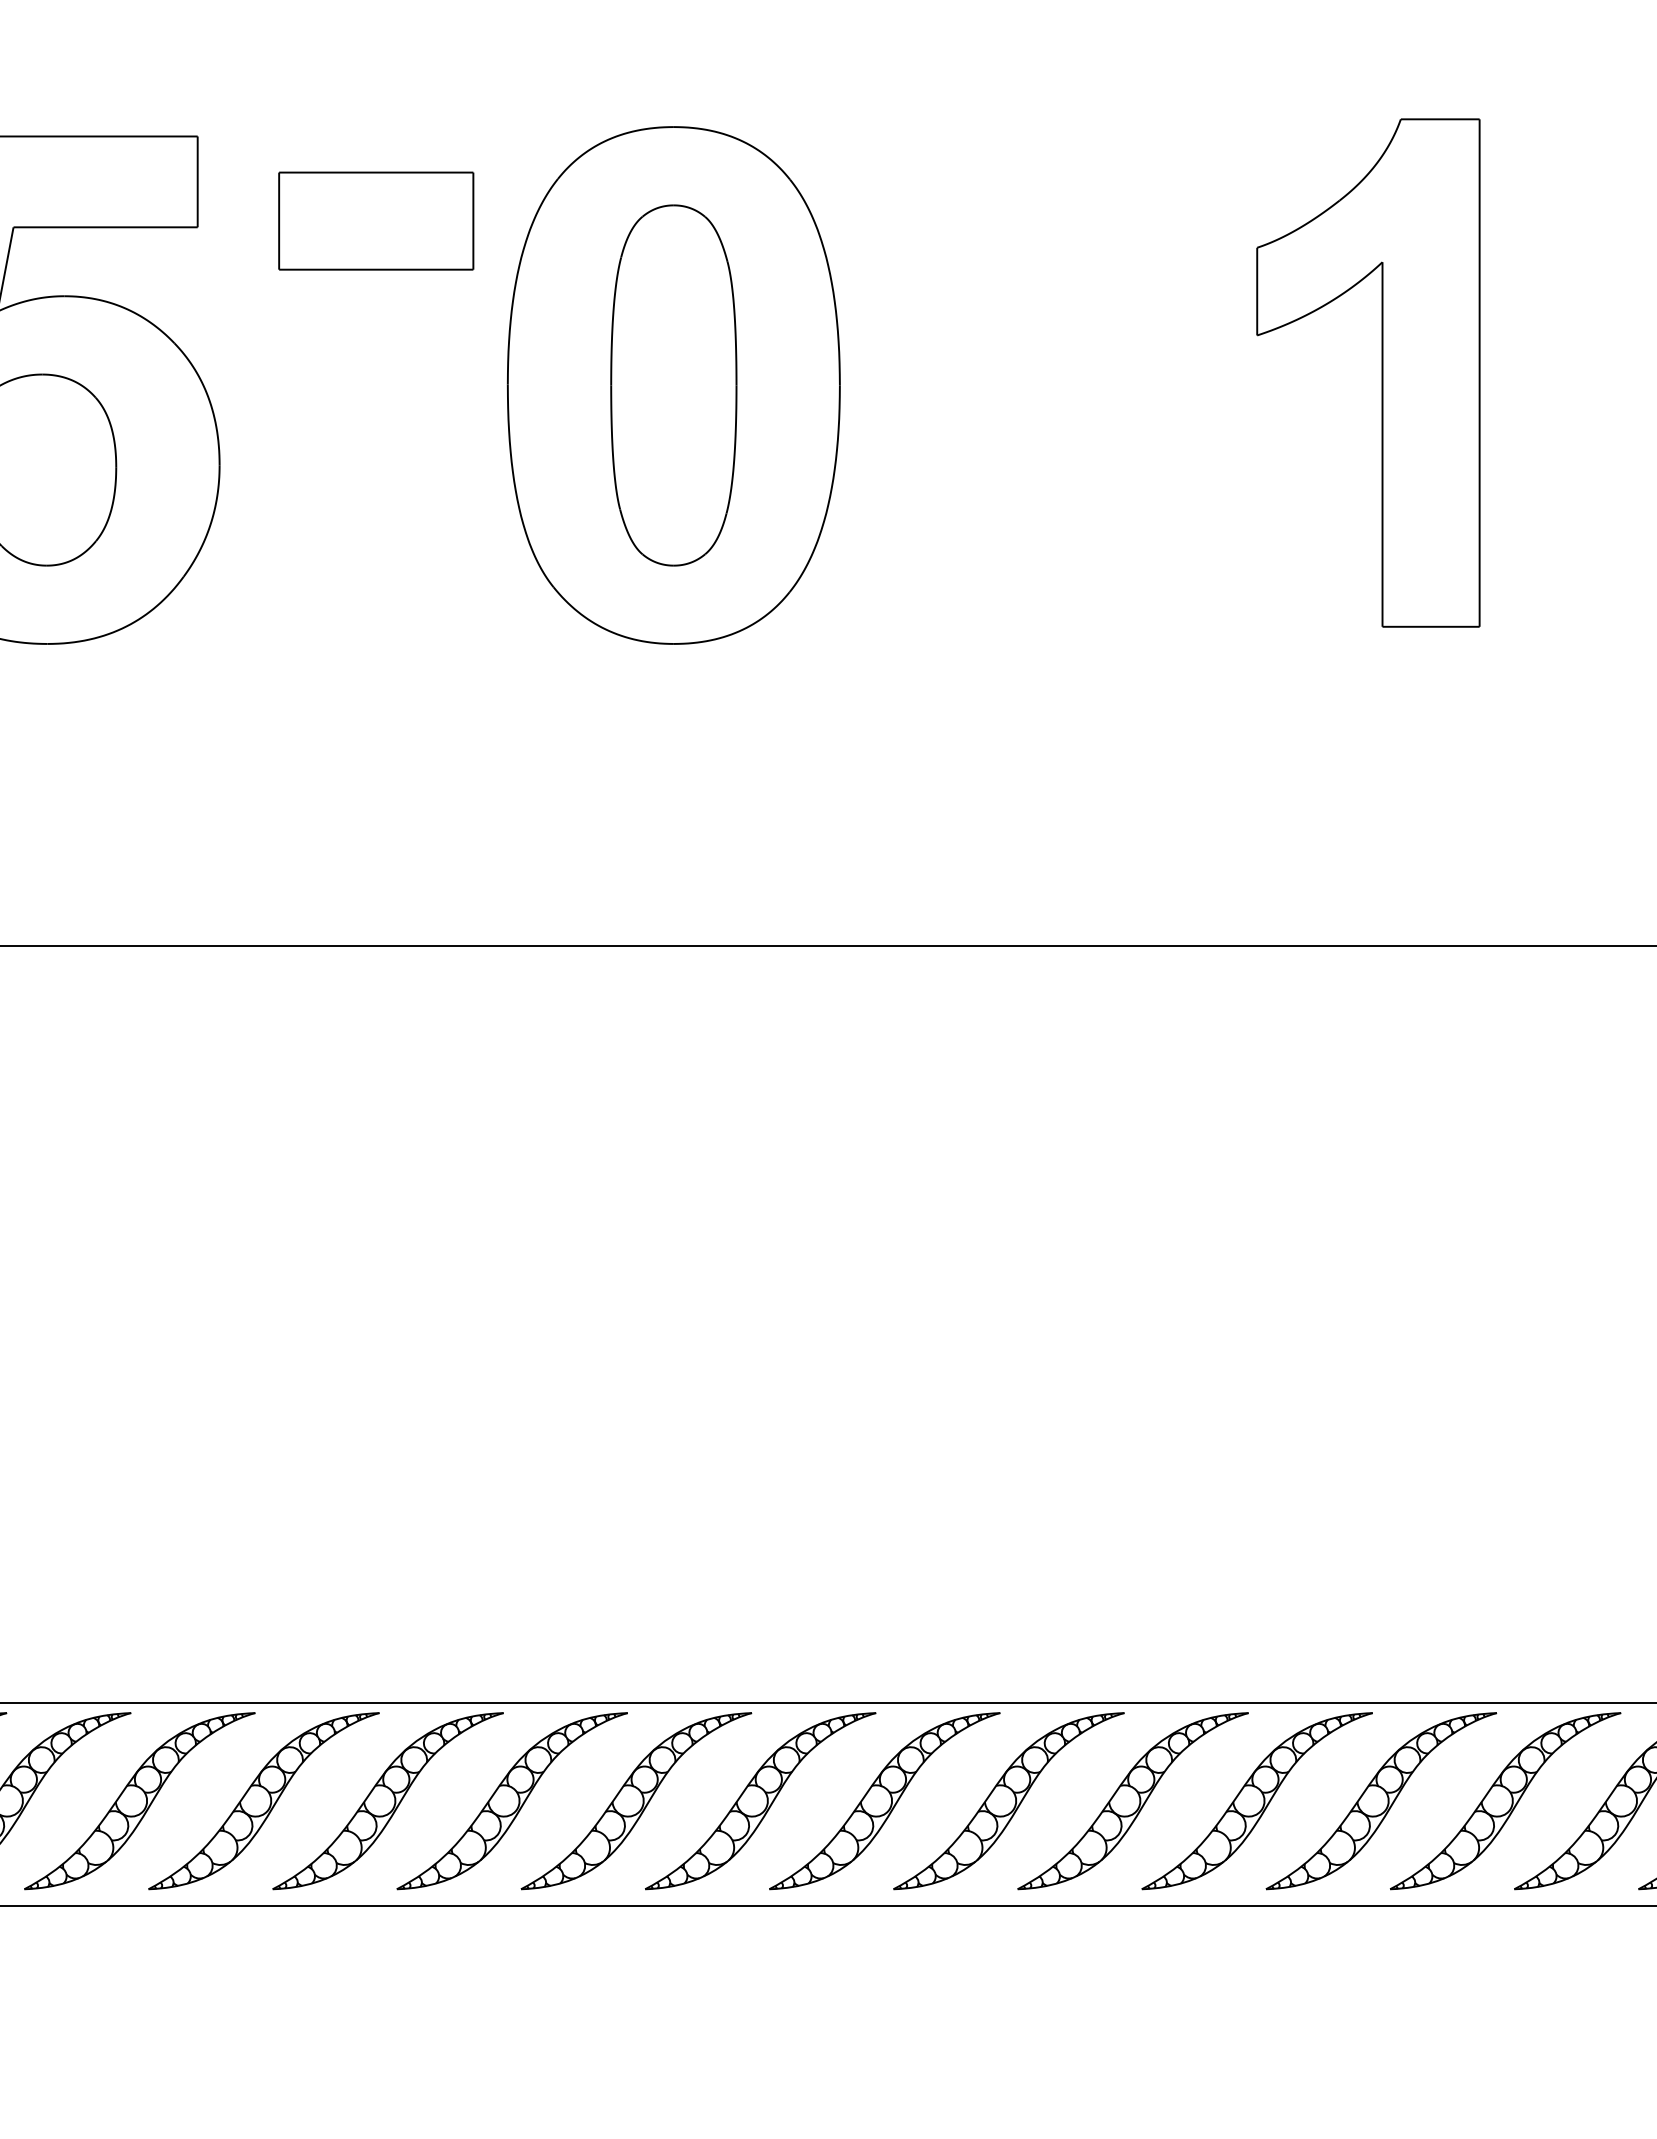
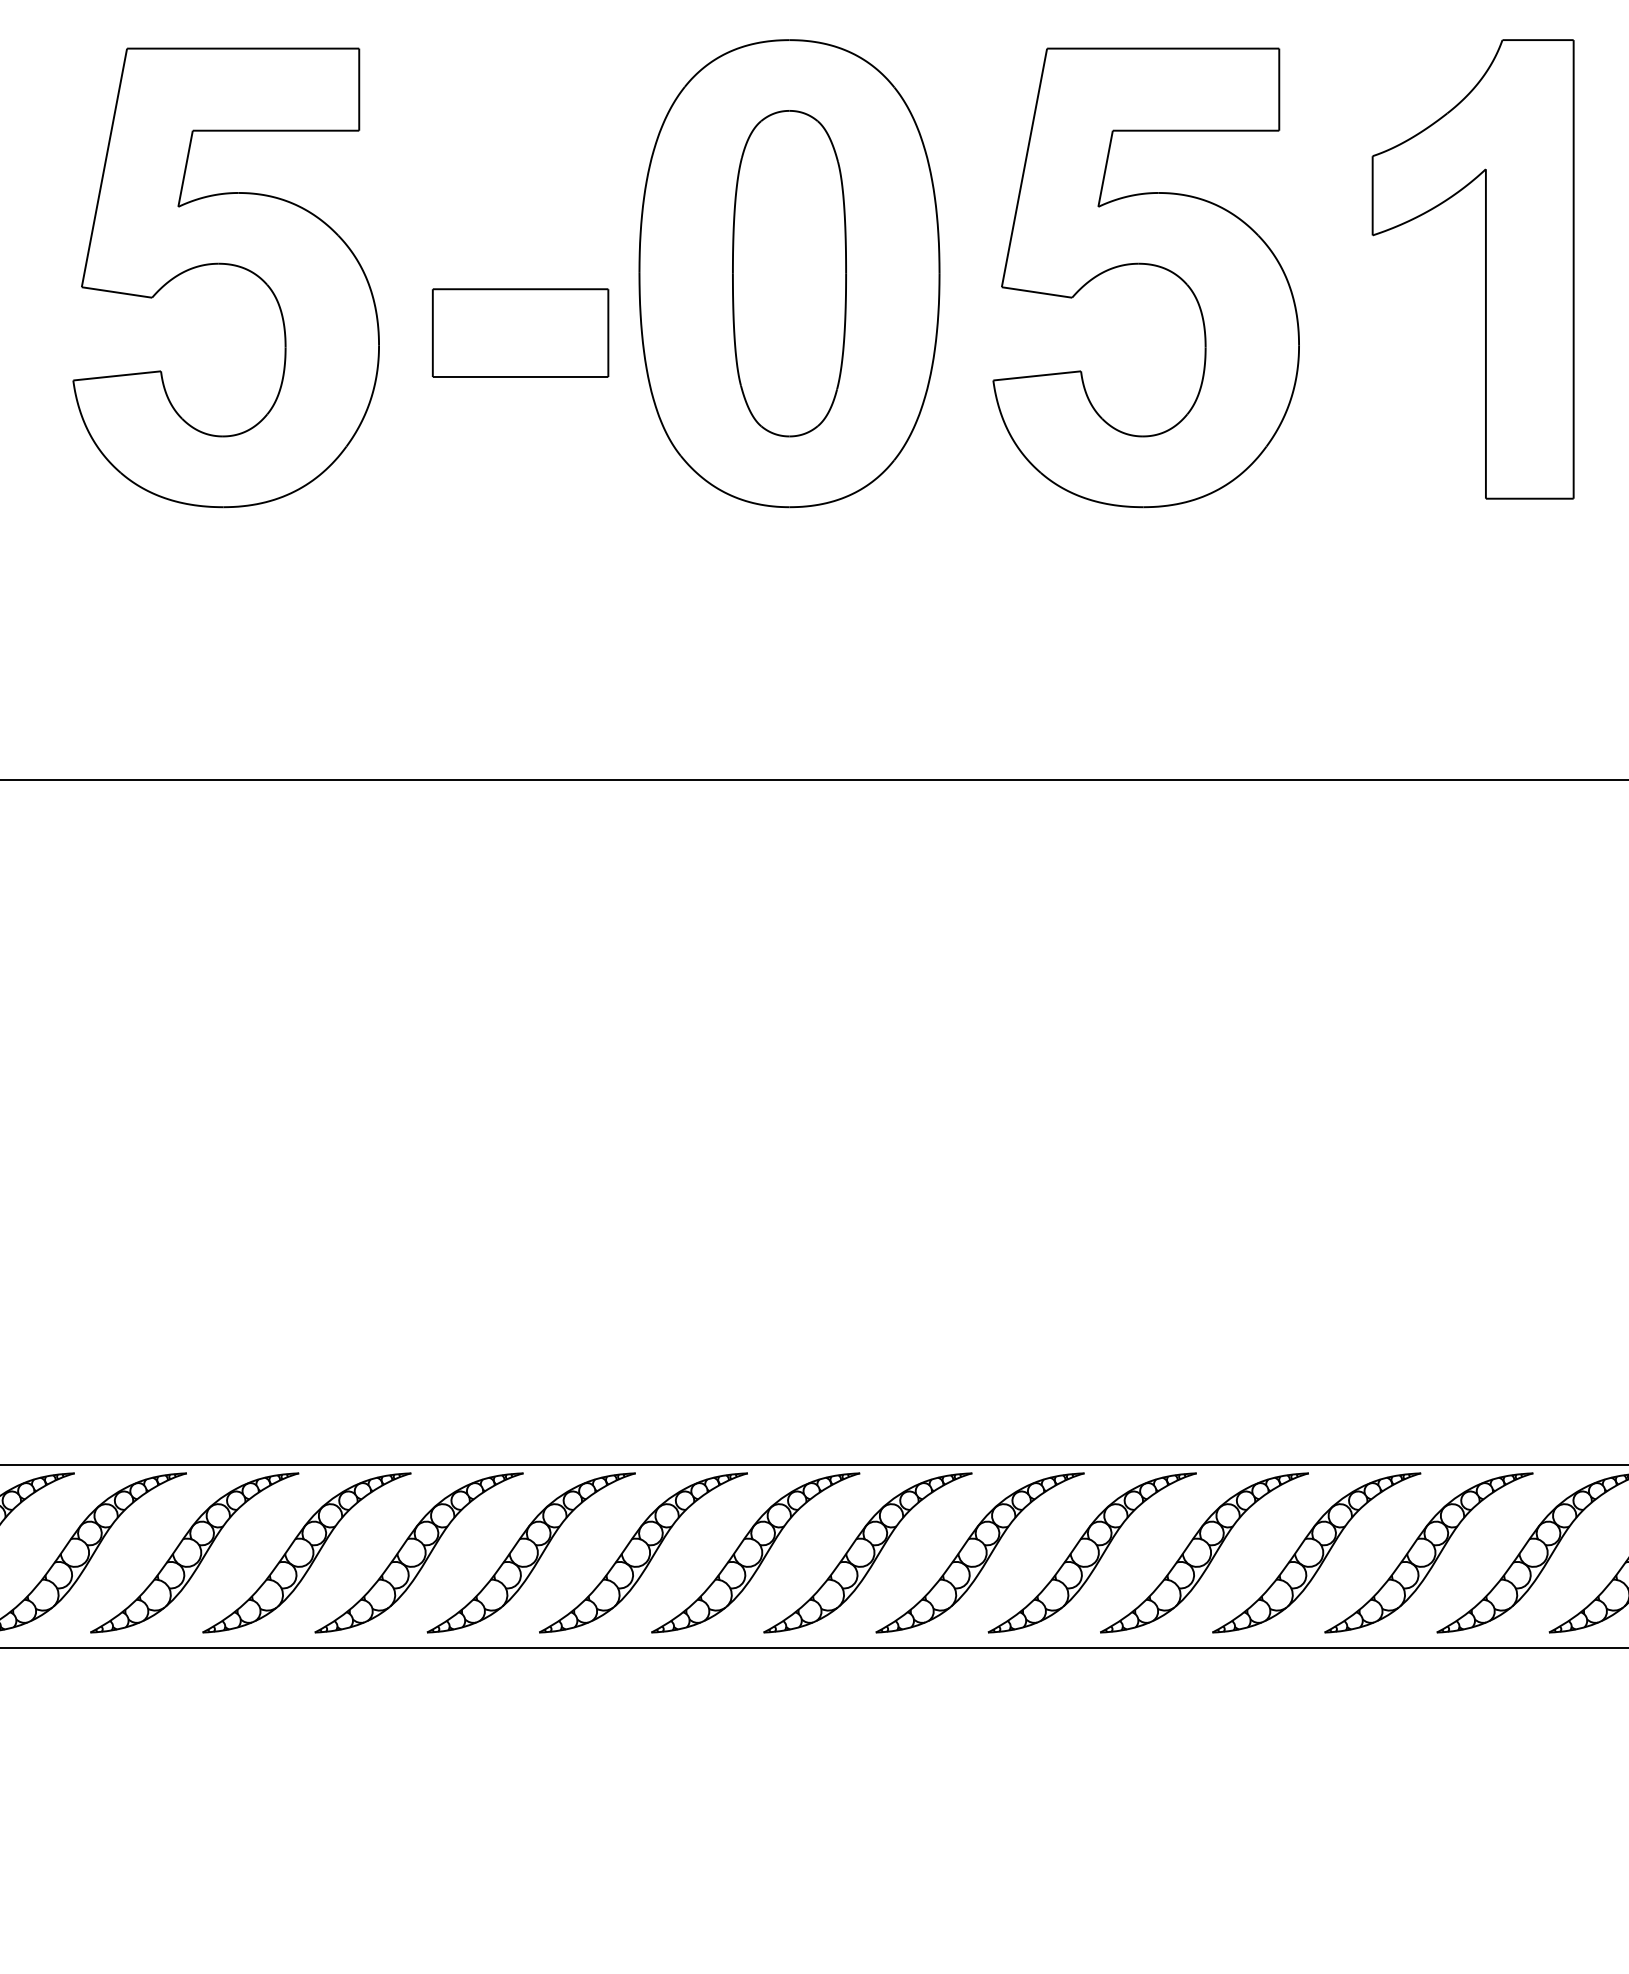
part: (376, 220) -> (520, 332), moved
part: (1382, 373) -> (1485, 269), moved
part: (1070, 376) -> (1147, 265), added

